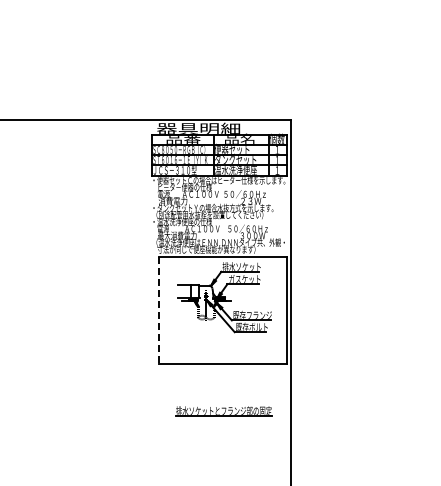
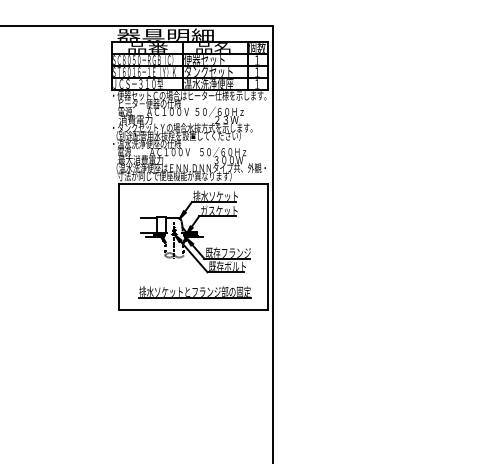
line: (158, 310) -> (118, 247), dashed -> solid
part: (223, 411) -> (194, 292), moved

